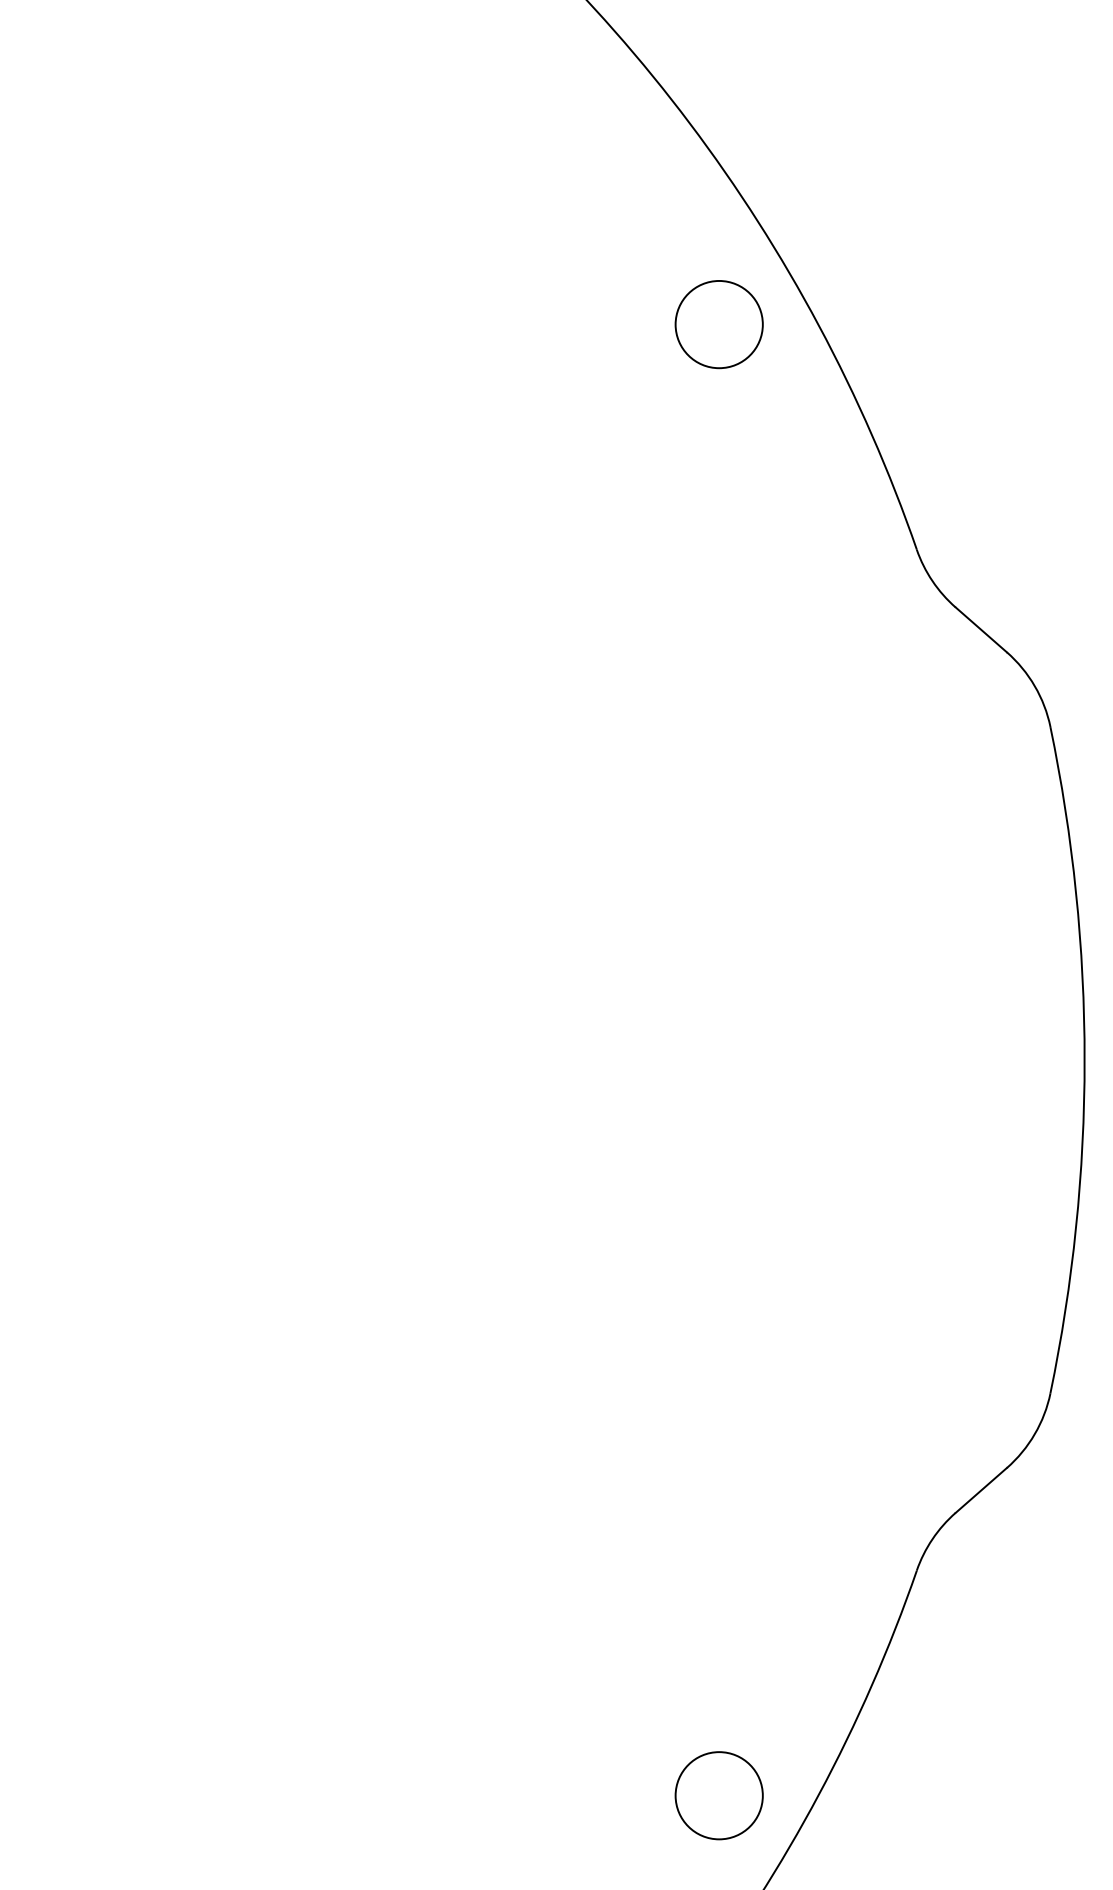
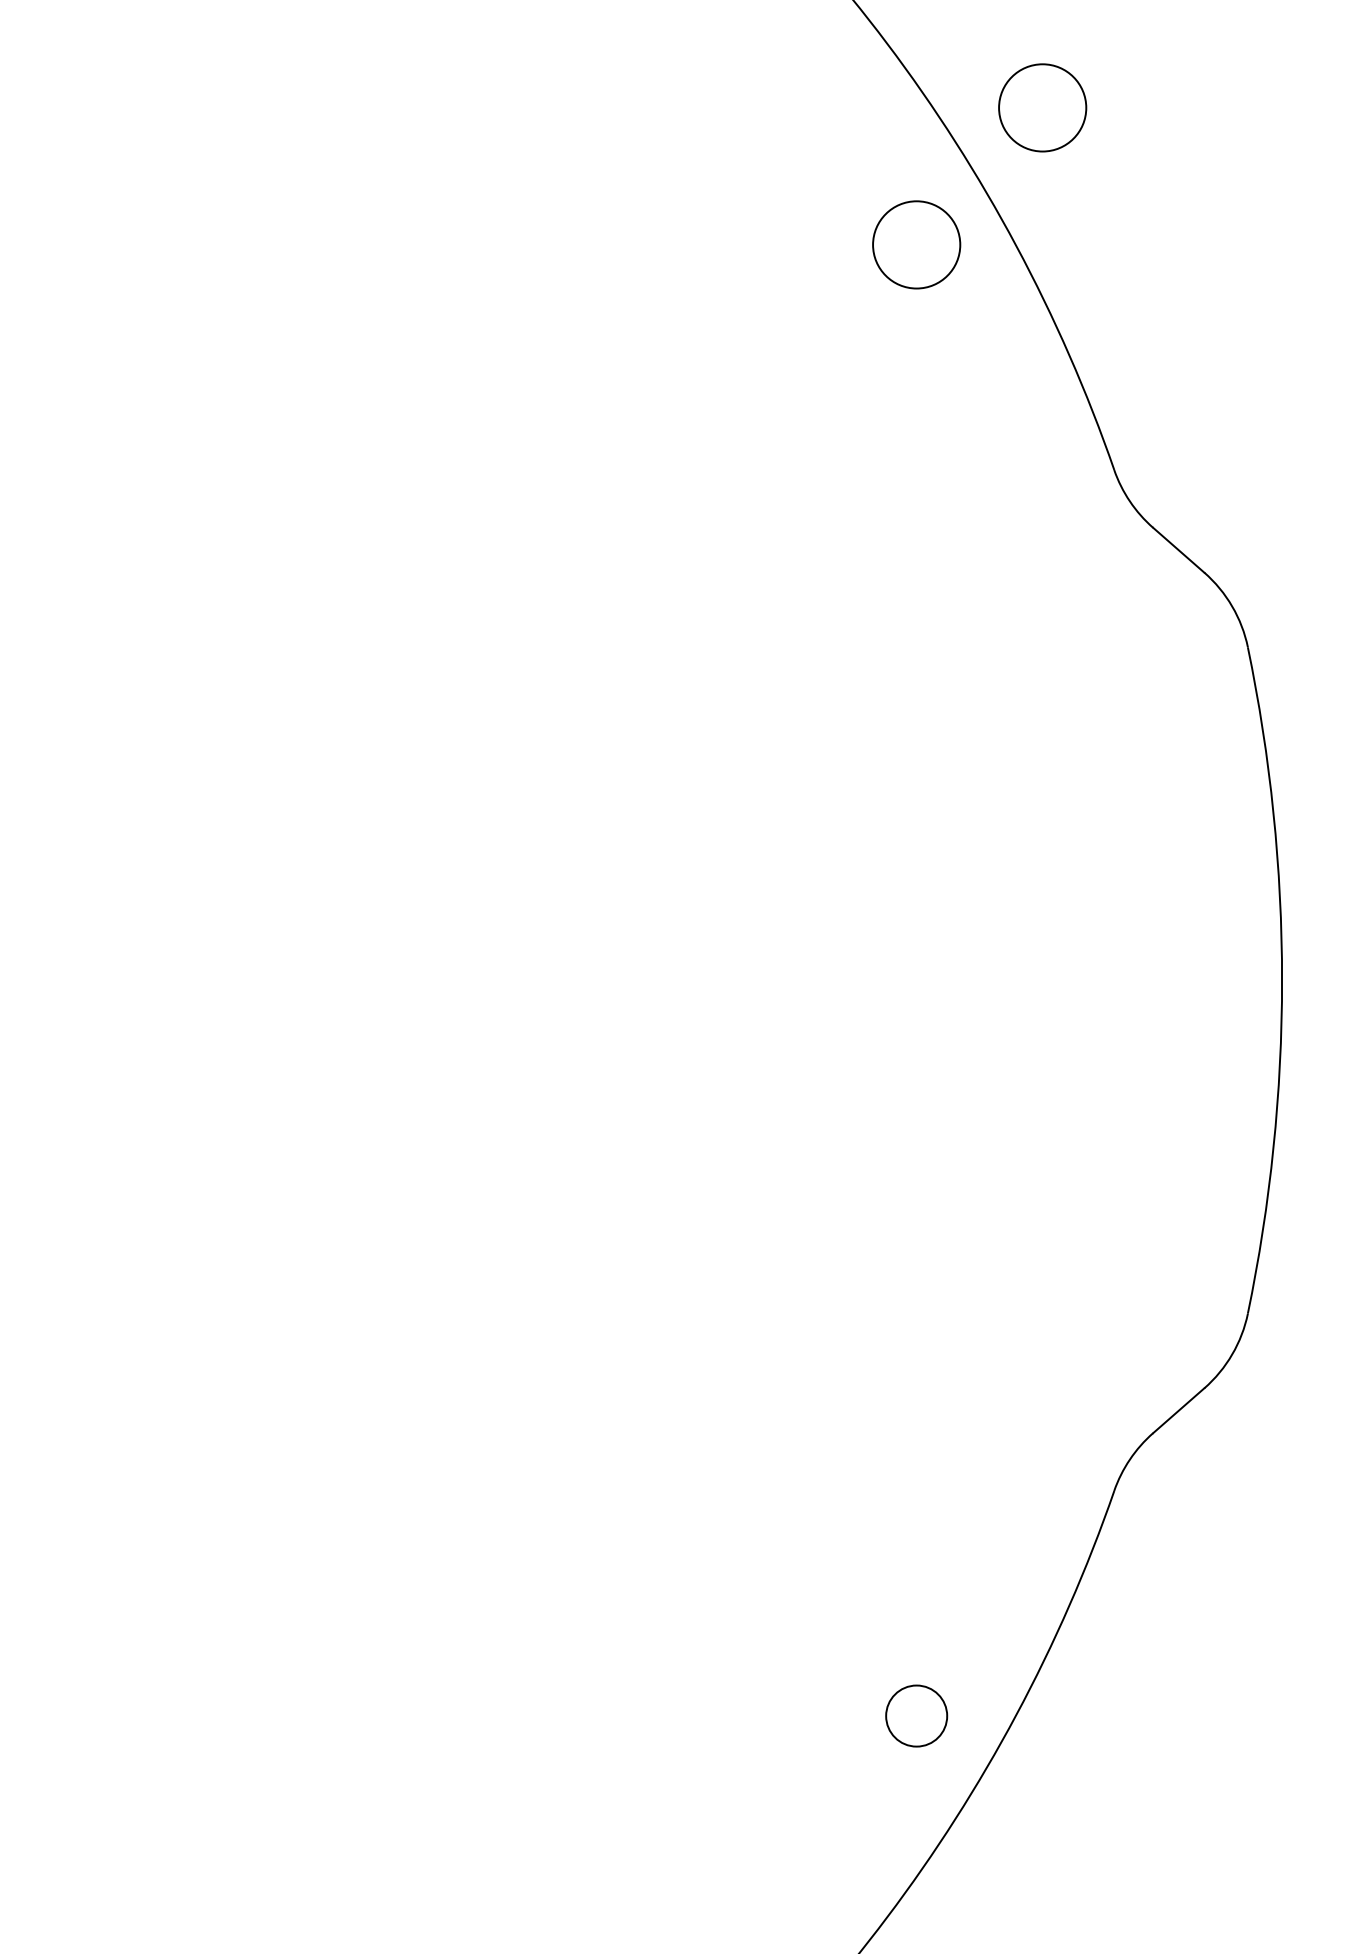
circle: (845, 187) -> (1042, 107), added
circle: (719, 1795) -> (916, 1715), size x0.7

